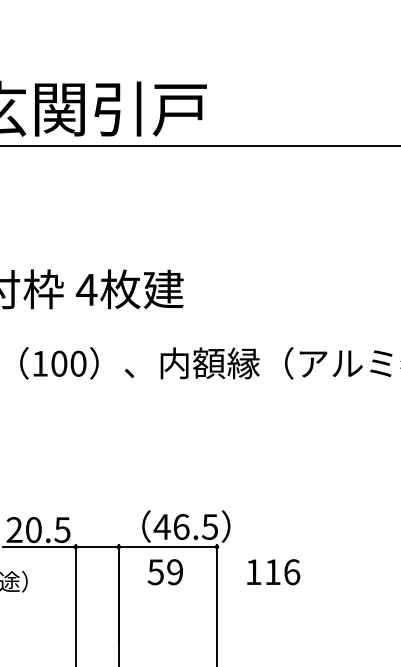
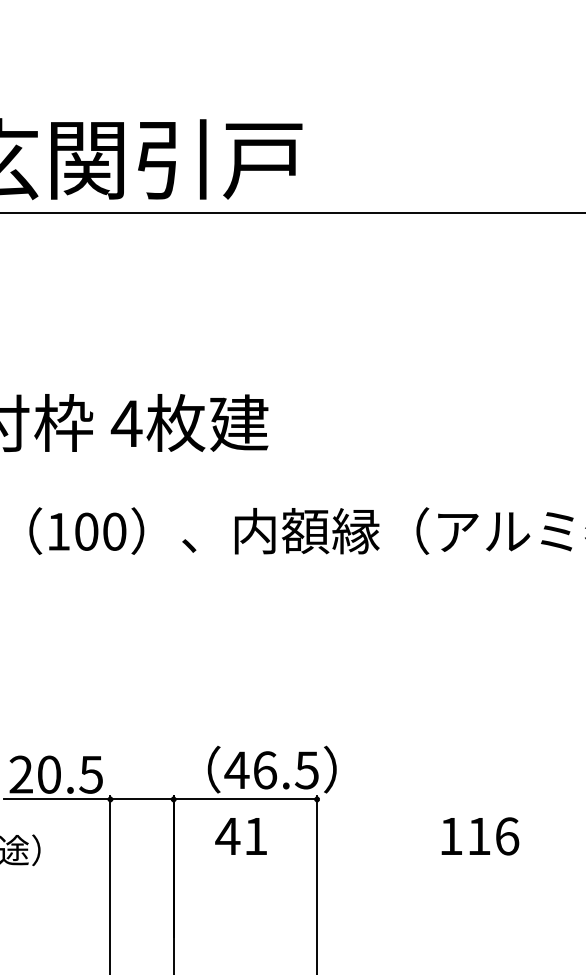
text: (164, 572) -> (240, 836), 59 -> 41
text: (273, 572) -> (480, 836), moved

